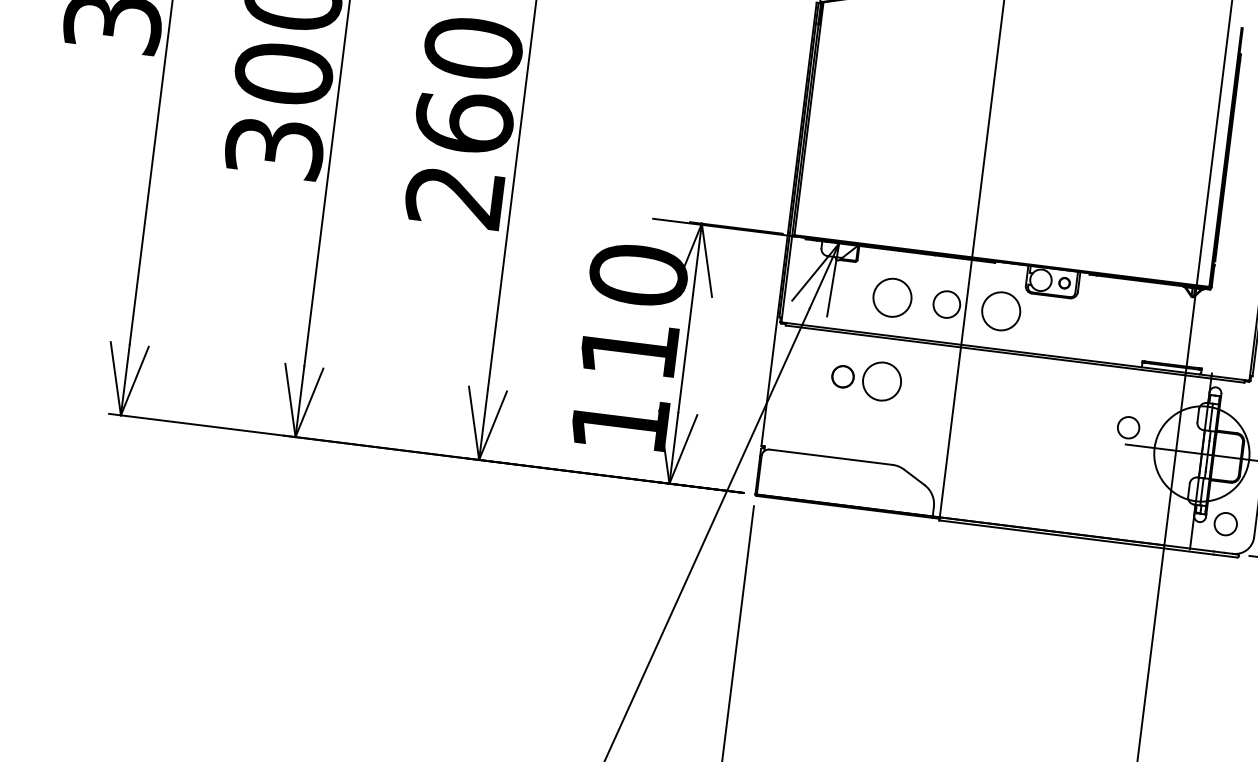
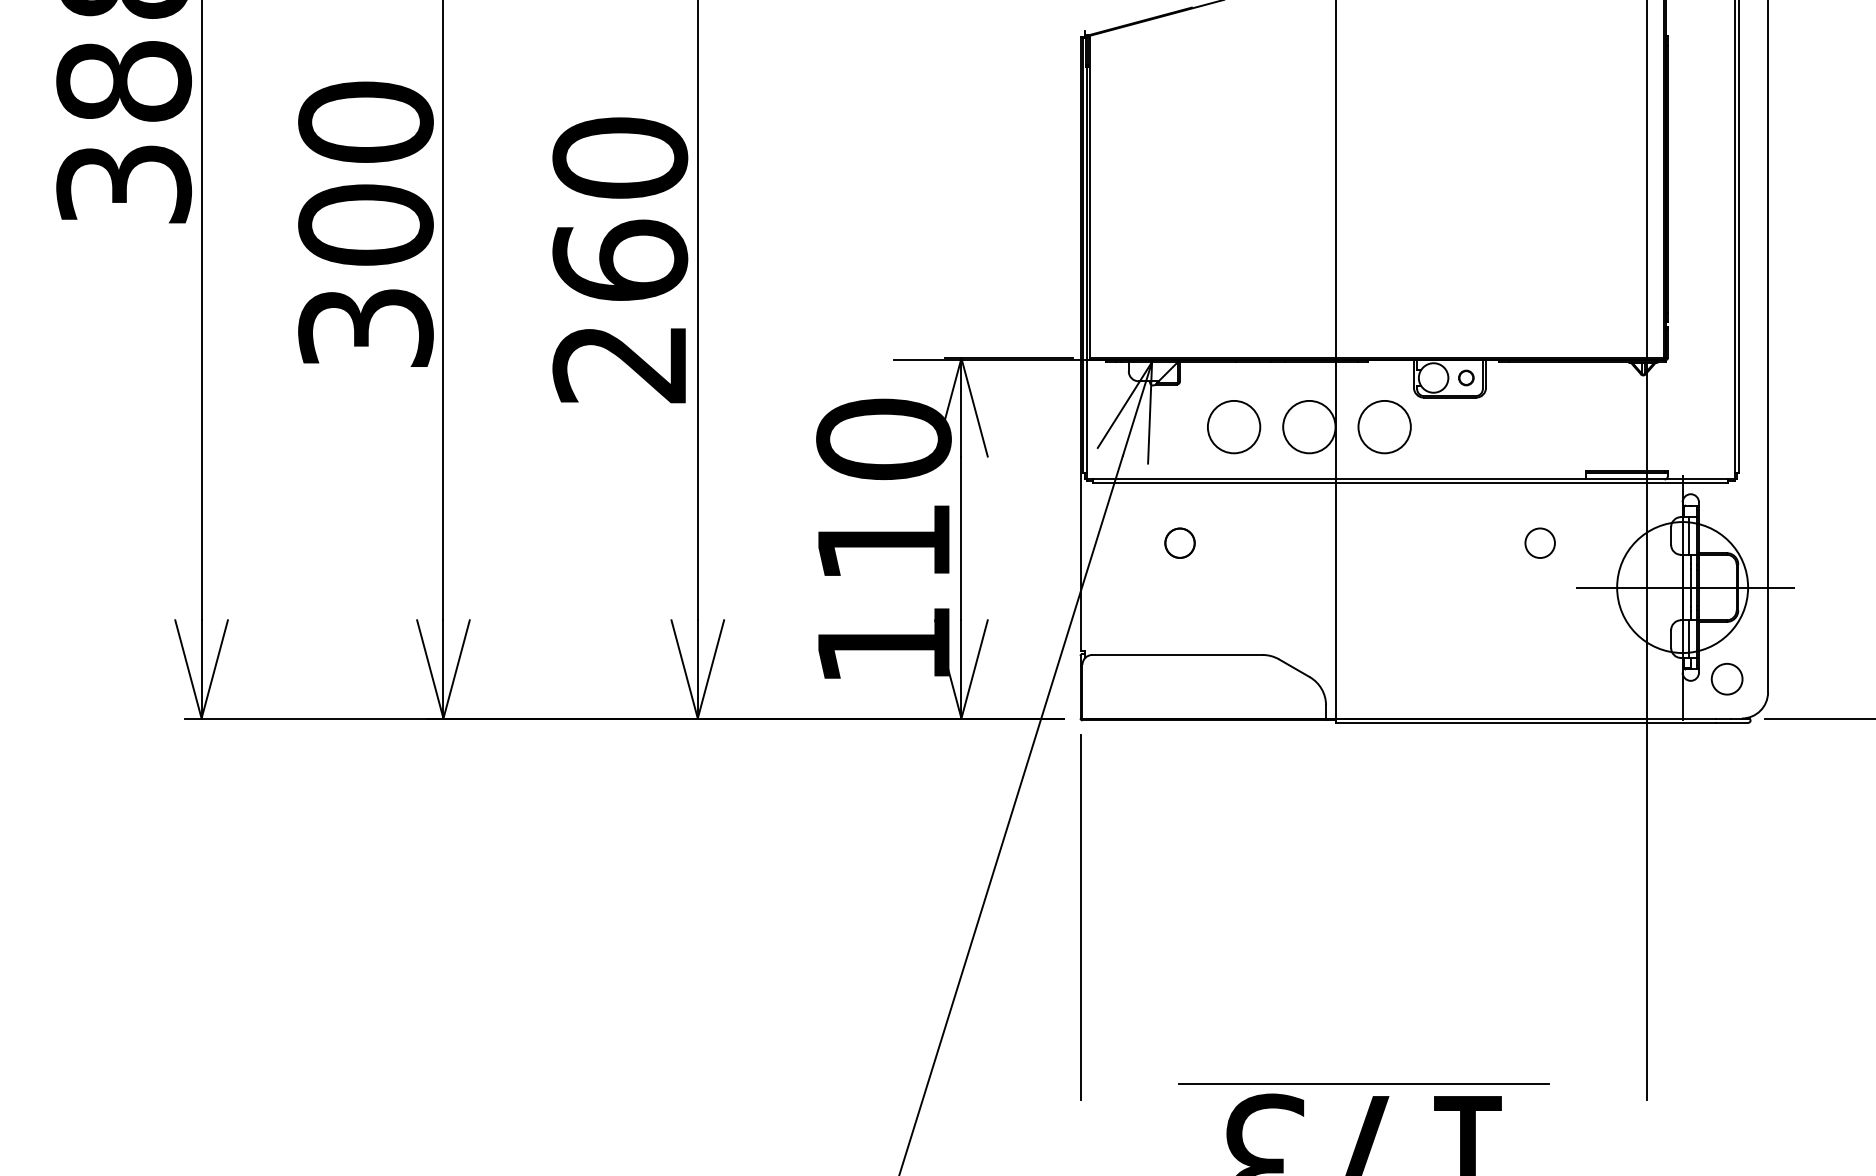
circle: (947, 304) -> (1309, 426), size x1.43
circle: (882, 381) -> (1234, 543), removed
circle: (1128, 427) -> (1539, 542), moved

